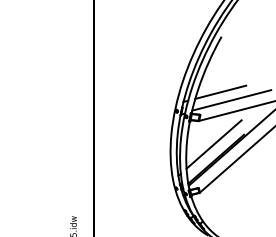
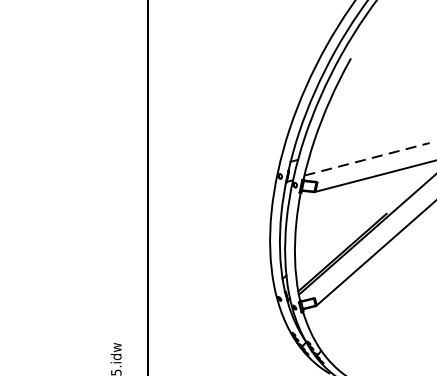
line: (220, 91) -> (349, 145), removed
line: (231, 100) -> (366, 159), solid -> dashed
line: (213, 144) -> (338, 229), removed

